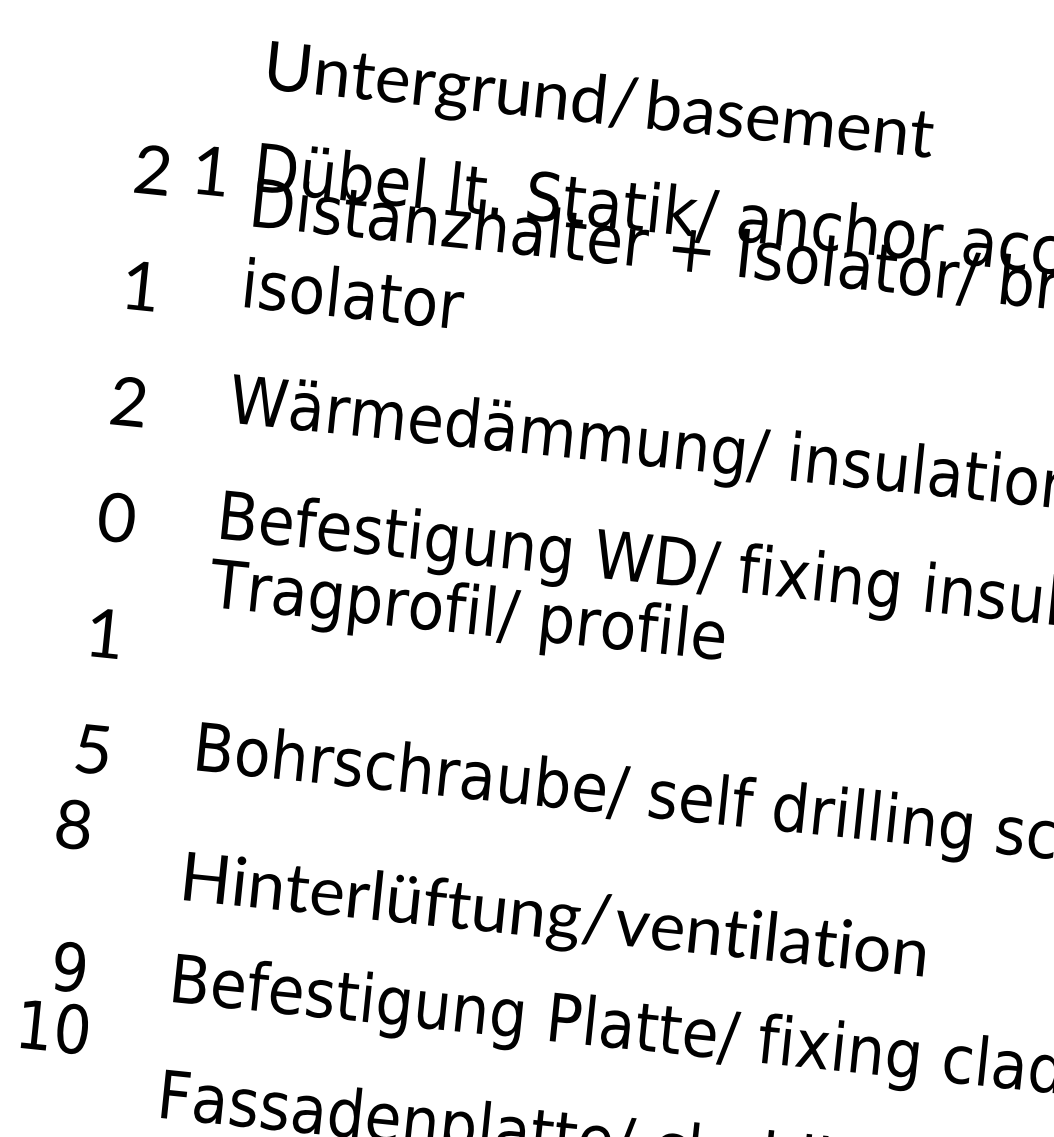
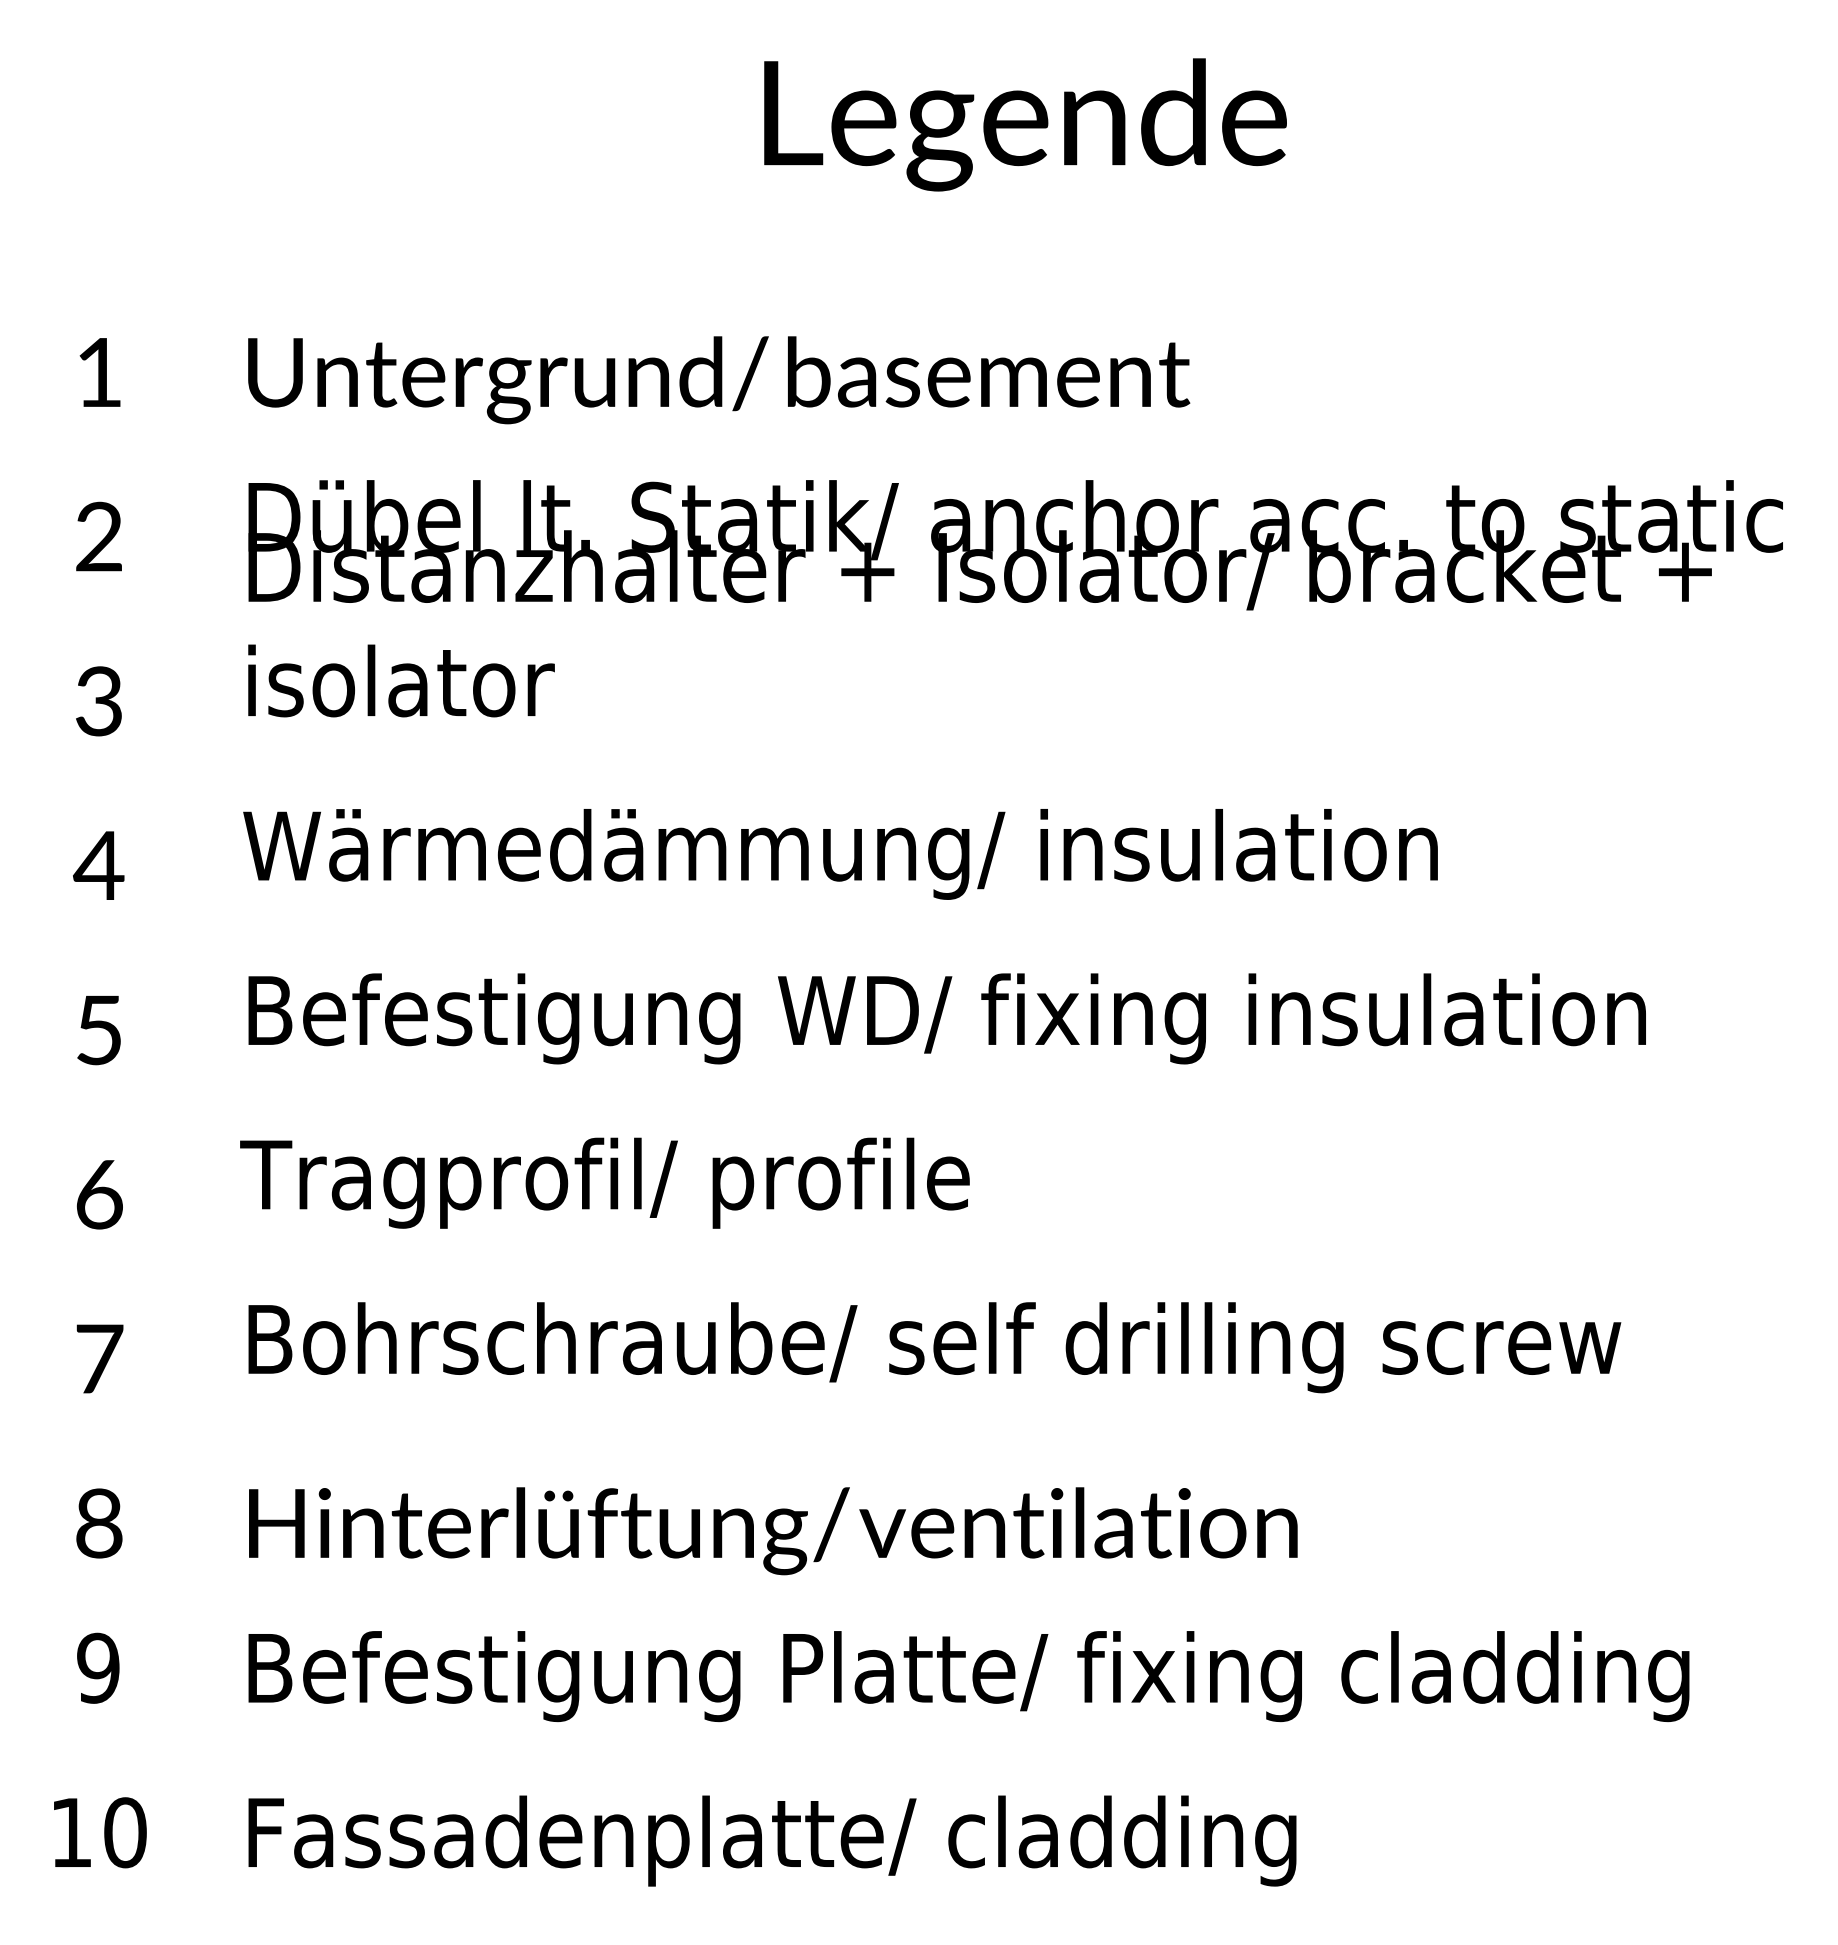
text: (211, 170) -> (99, 372), moved
text: (140, 286) -> (98, 701), 1 -> 3
text: (128, 400) -> (98, 864), 2 -> 4
text: (116, 517) -> (99, 1030), 0 -> 5
text: (466, 614) -> (604, 1182), moved
text: (104, 633) -> (99, 1194), 1 -> 6
text: (93, 748) -> (99, 1358), 5 -> 7
text: (73, 824) -> (99, 1523), moved
text: (55, 1026) -> (100, 1832), moved

